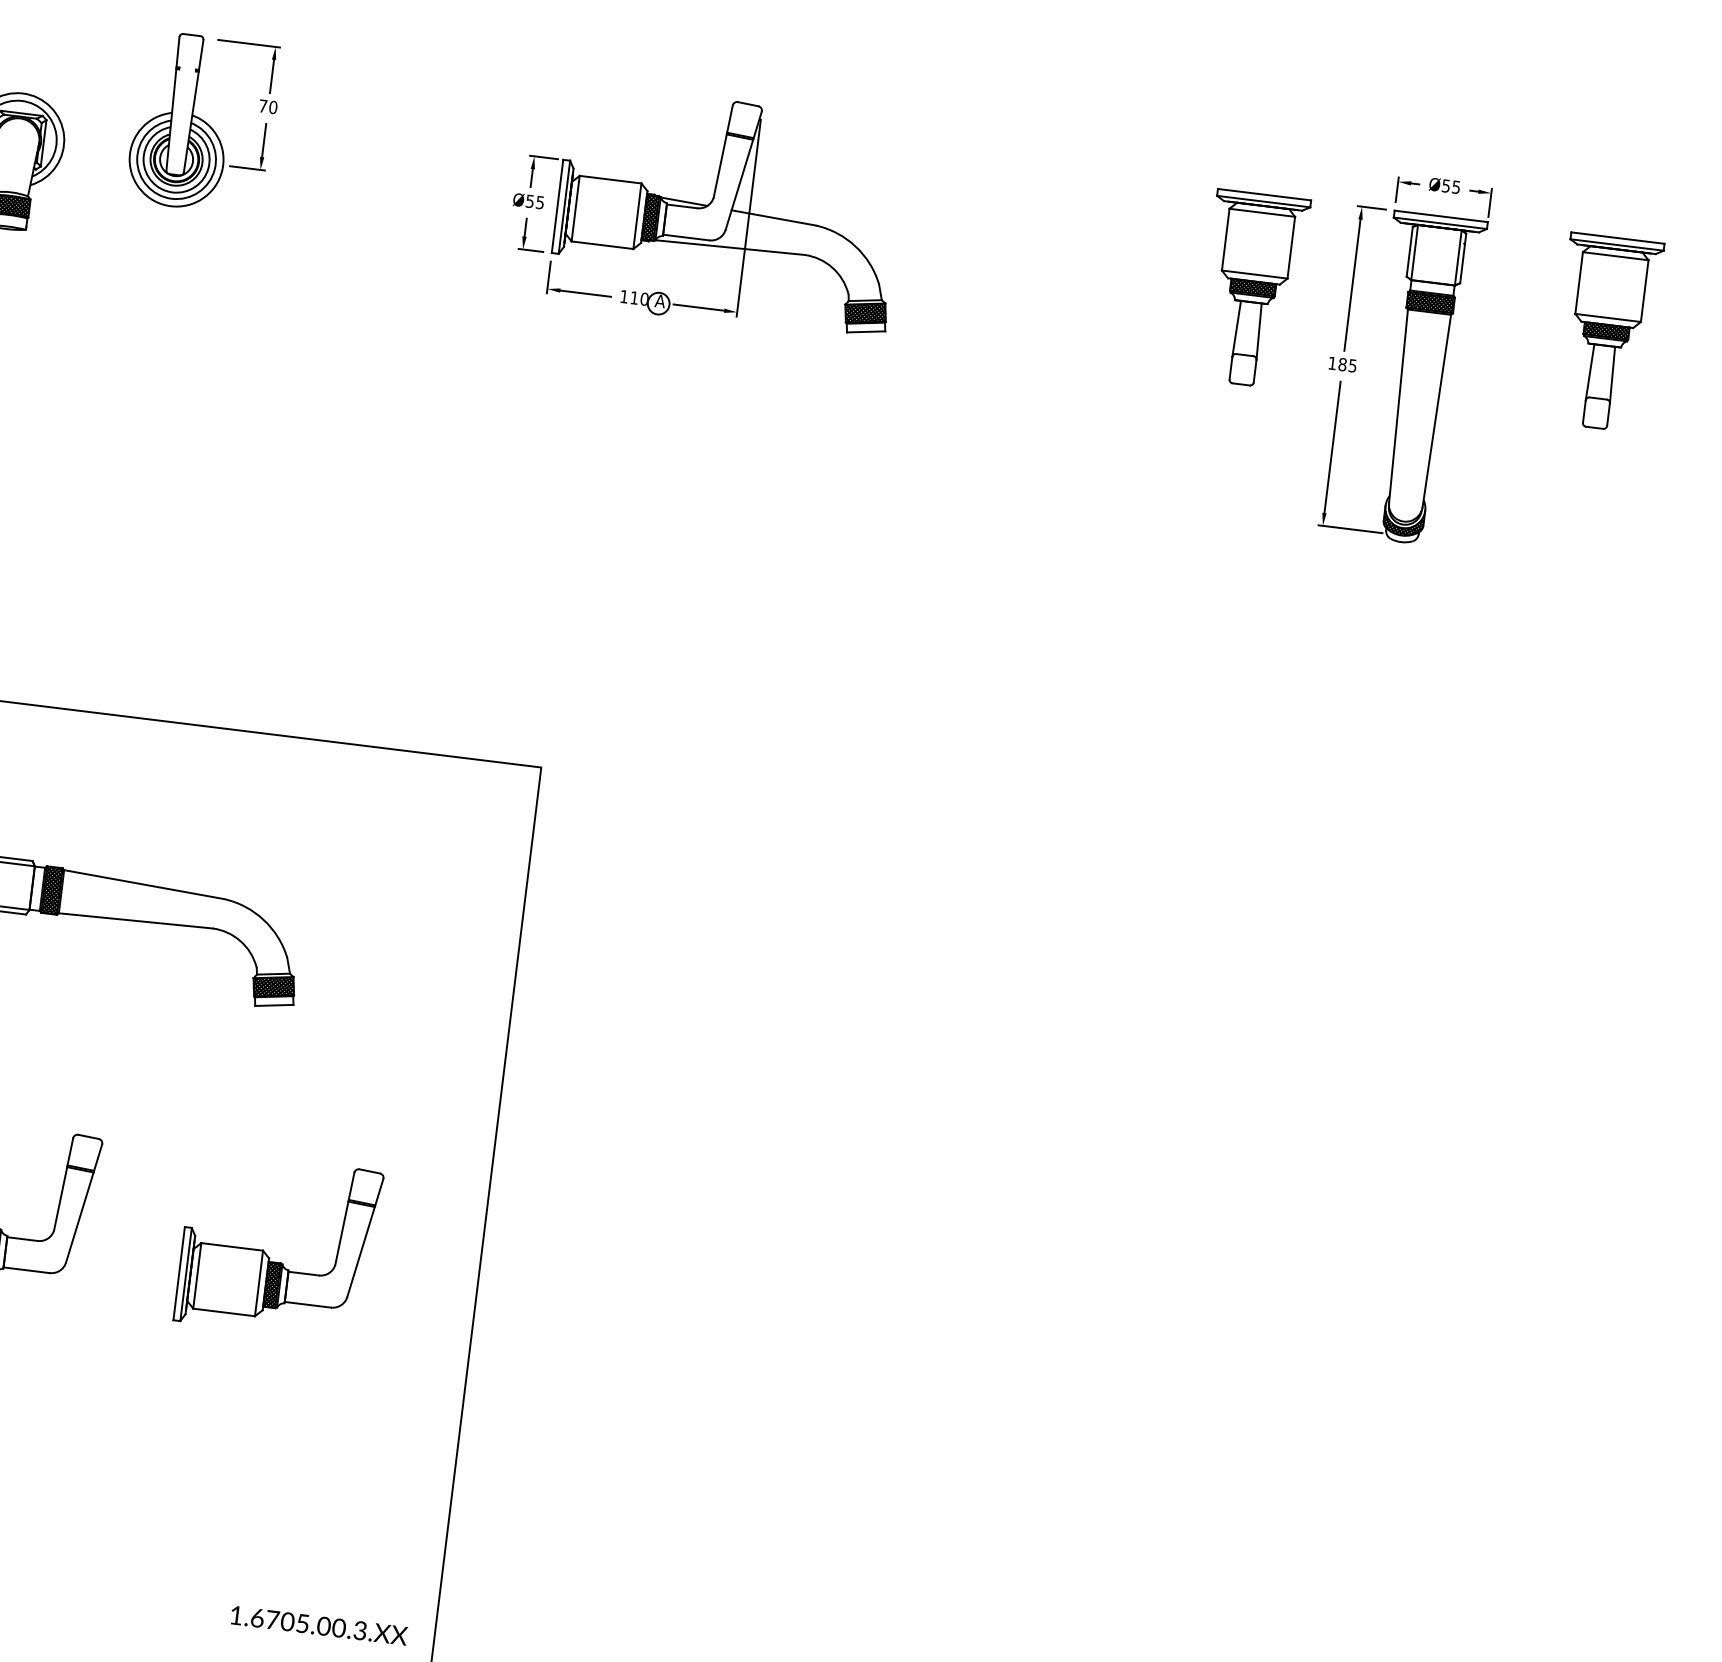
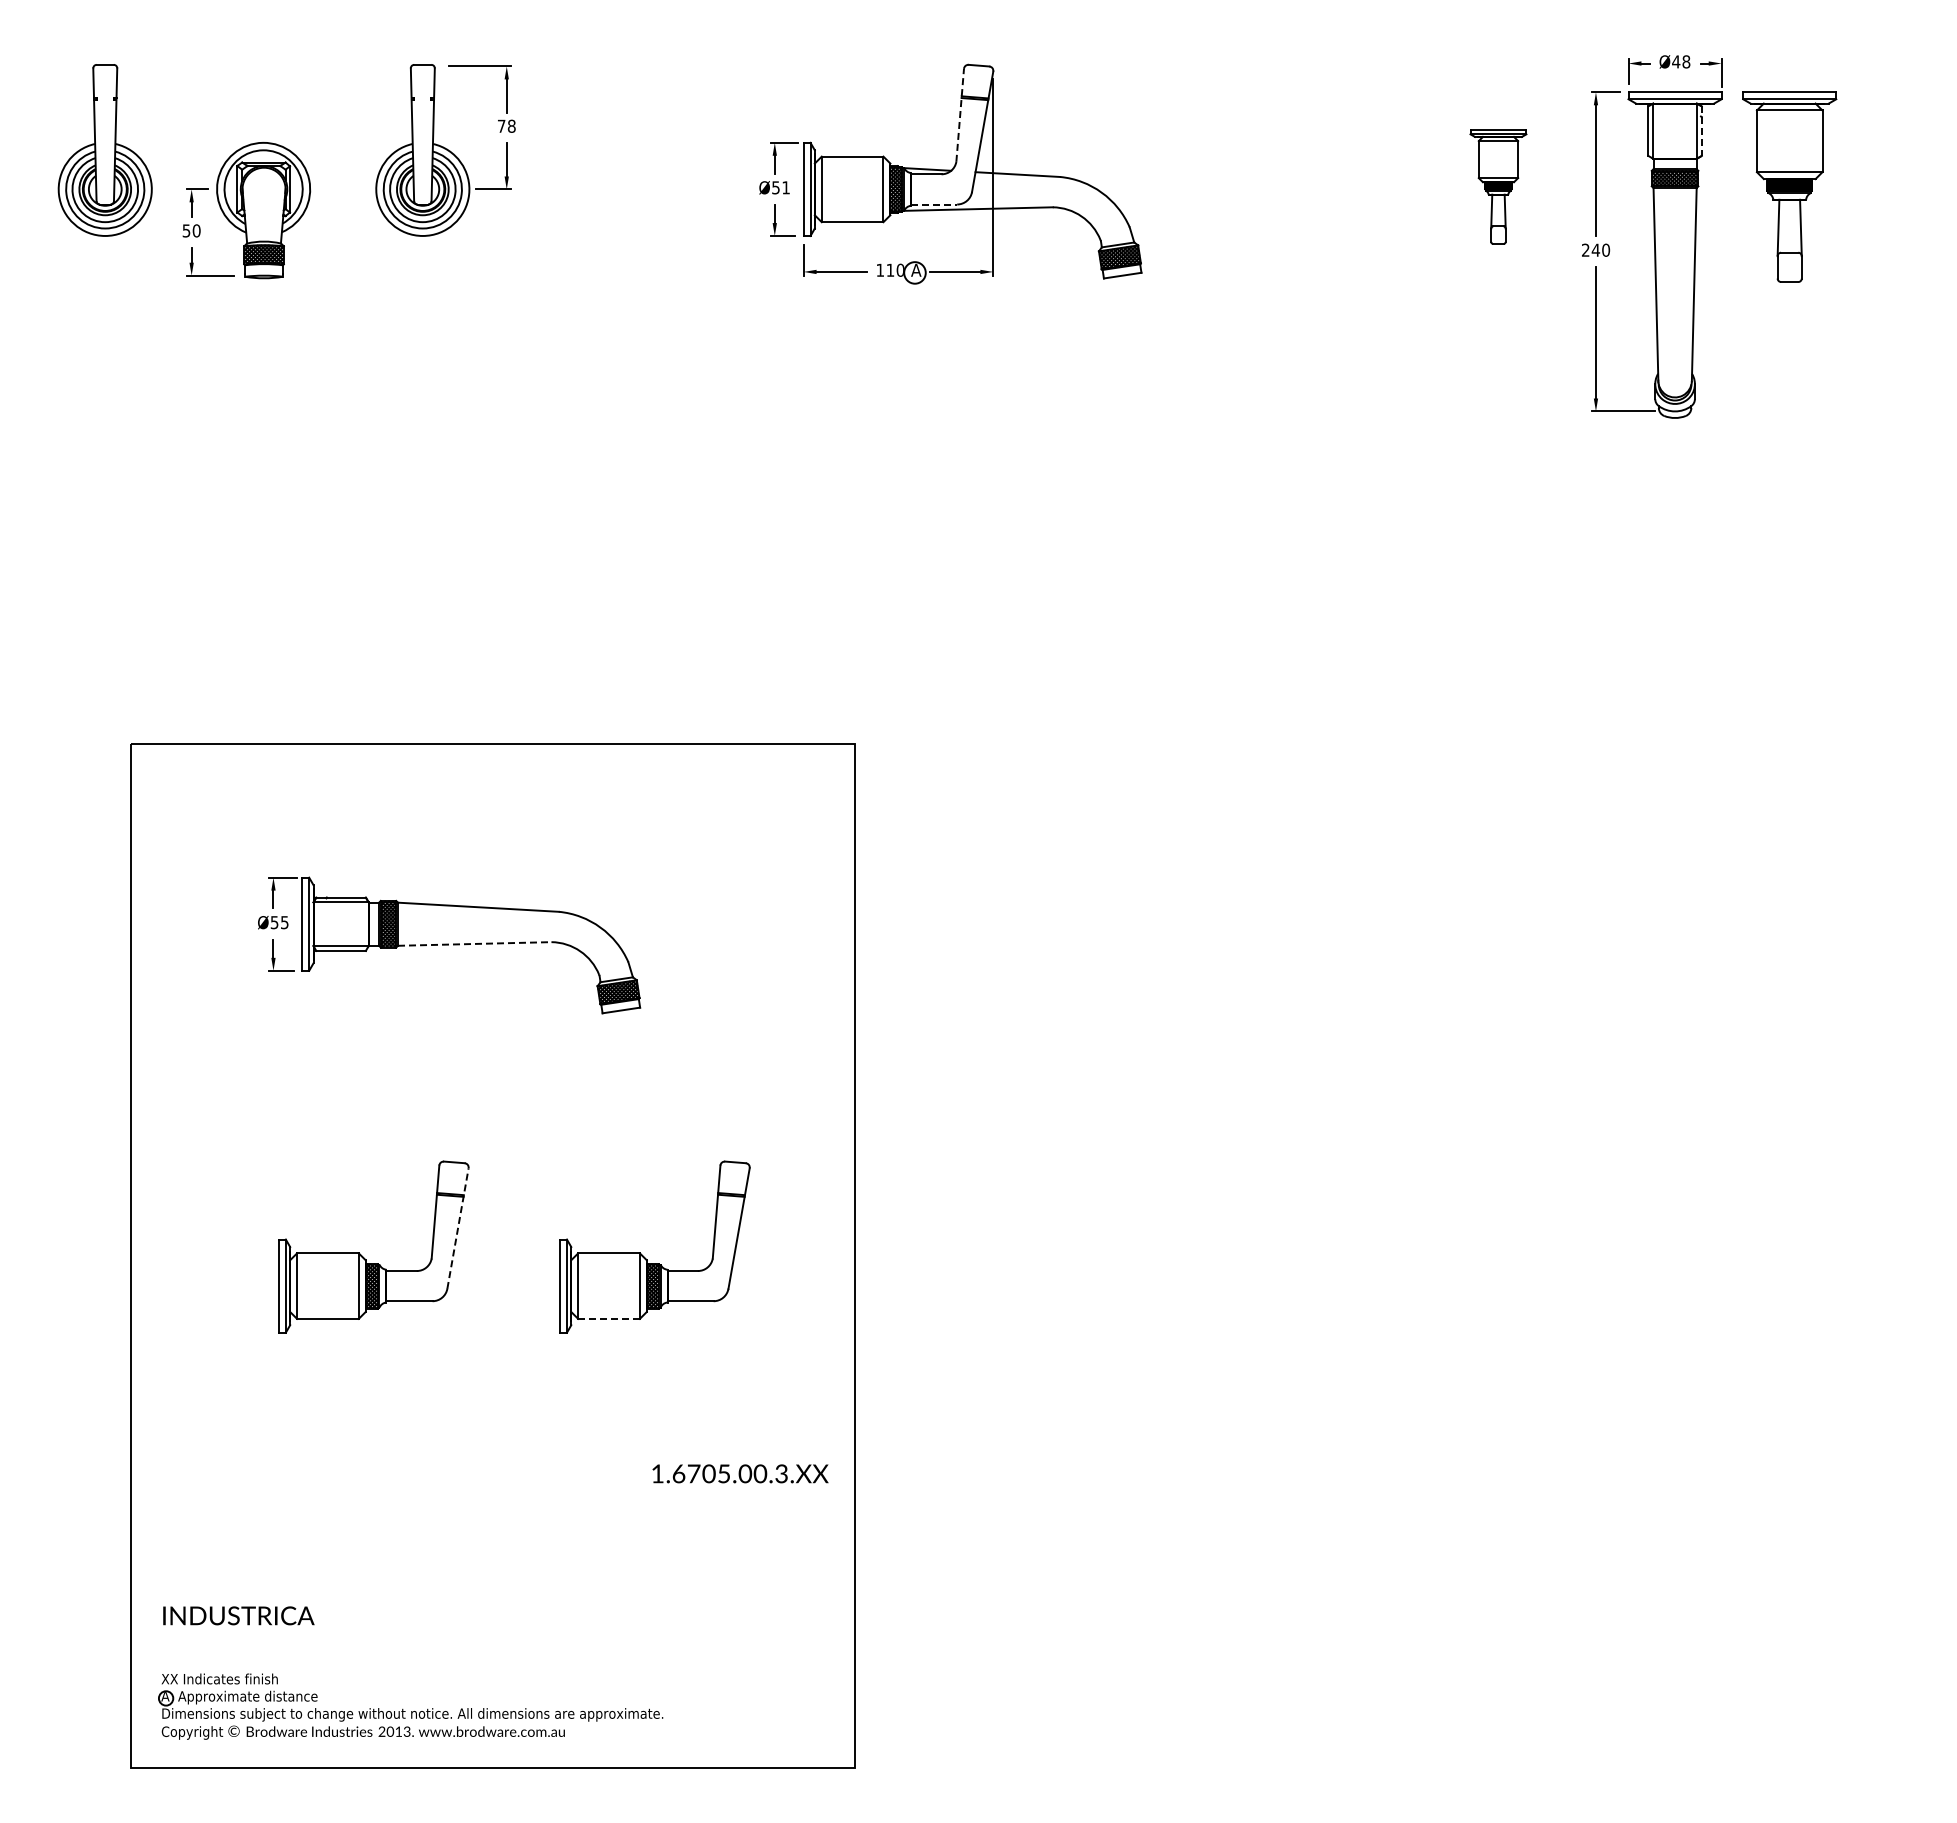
text: (273, 107) -> (511, 126), 70 -> 78
line: (723, 151) -> (960, 115), solid -> dashed
text: (1451, 186) -> (1681, 61), Ø55 -> Ø48
text: (539, 202) -> (785, 187), Ø55 -> Ø51
line: (686, 237) -> (934, 204), solid -> dashed
line: (1462, 258) -> (1701, 131), solid -> dashed
part: (1253, 288) -> (1498, 186), size x0.6
part: (1606, 332) -> (1789, 186), moved
text: (1343, 363) -> (1596, 249), 185 -> 240
hatch: (1403, 521) -> (1674, 397), removed
line: (135, 920) -> (474, 943), solid -> dashed
line: (84, 1203) -> (458, 1228), solid -> dashed
line: (224, 1312) -> (609, 1318), solid -> dashed
text: (319, 1625) -> (740, 1473), moved

